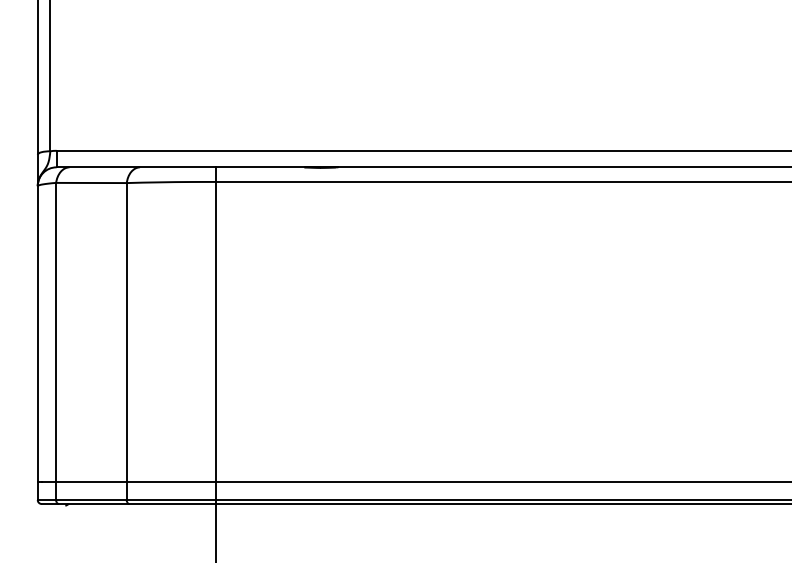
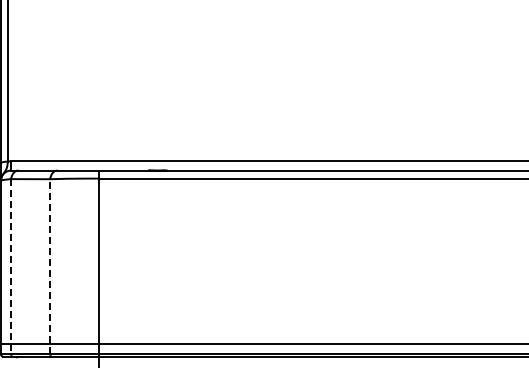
line: (56, 340) -> (11, 266), solid -> dashed
line: (127, 340) -> (50, 266), solid -> dashed

